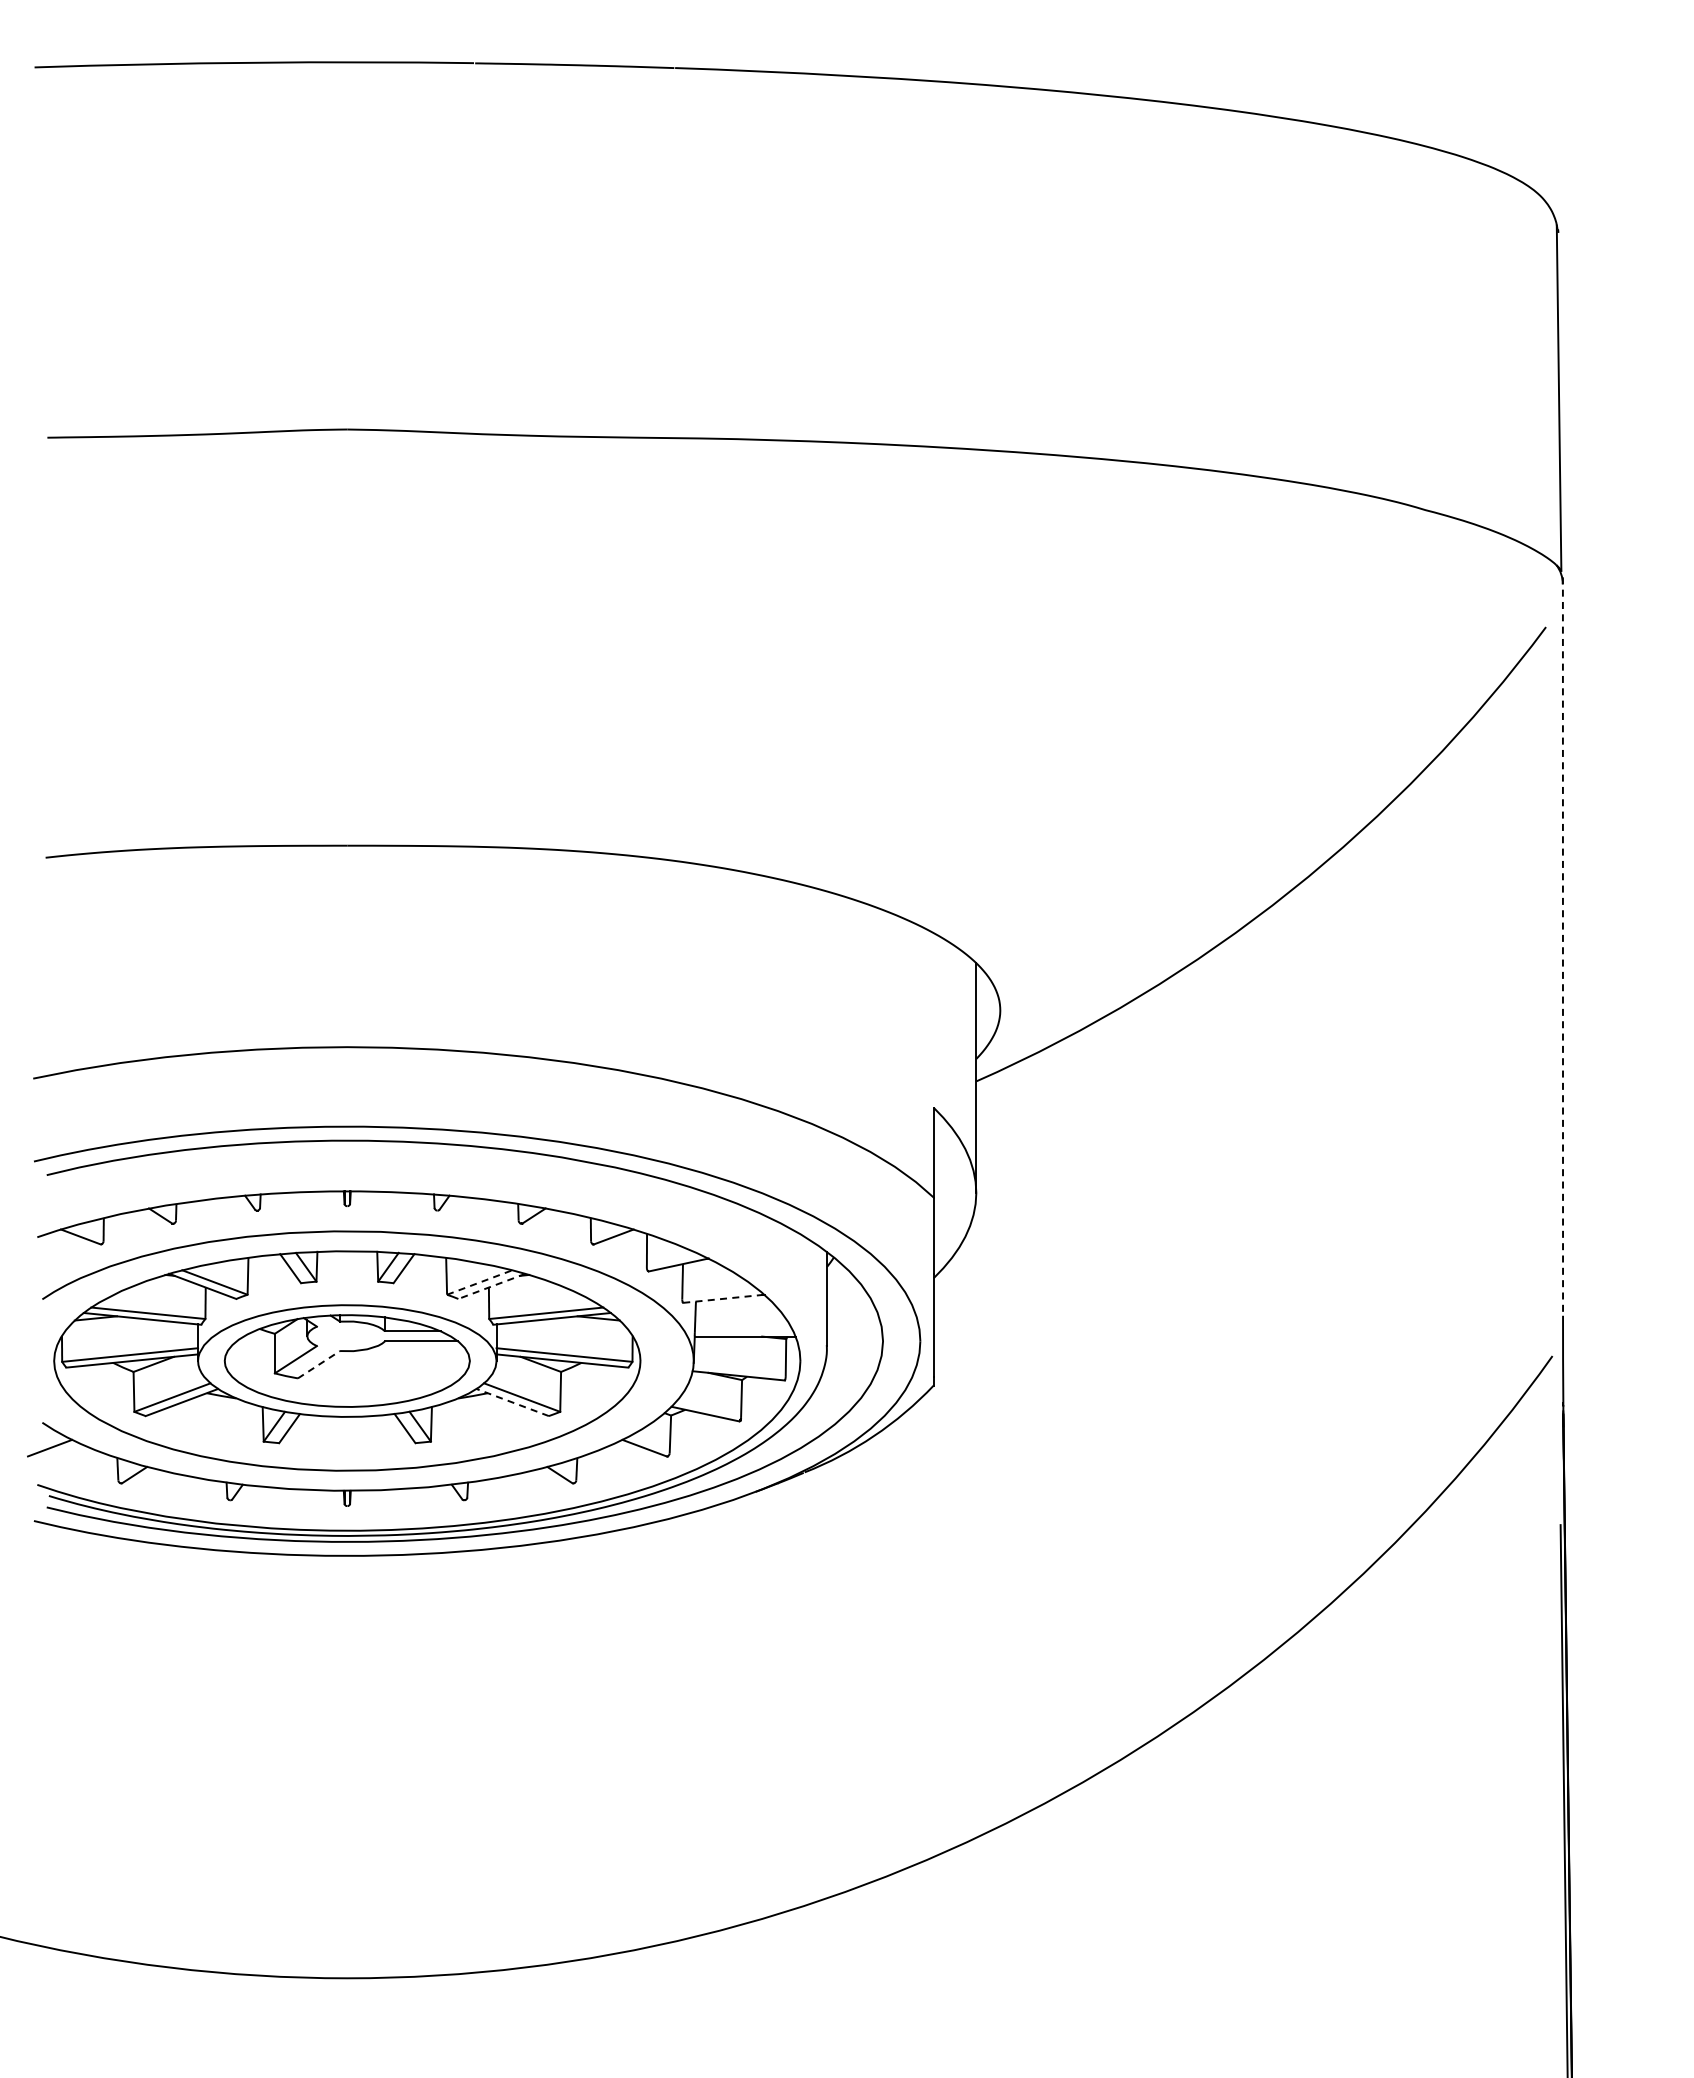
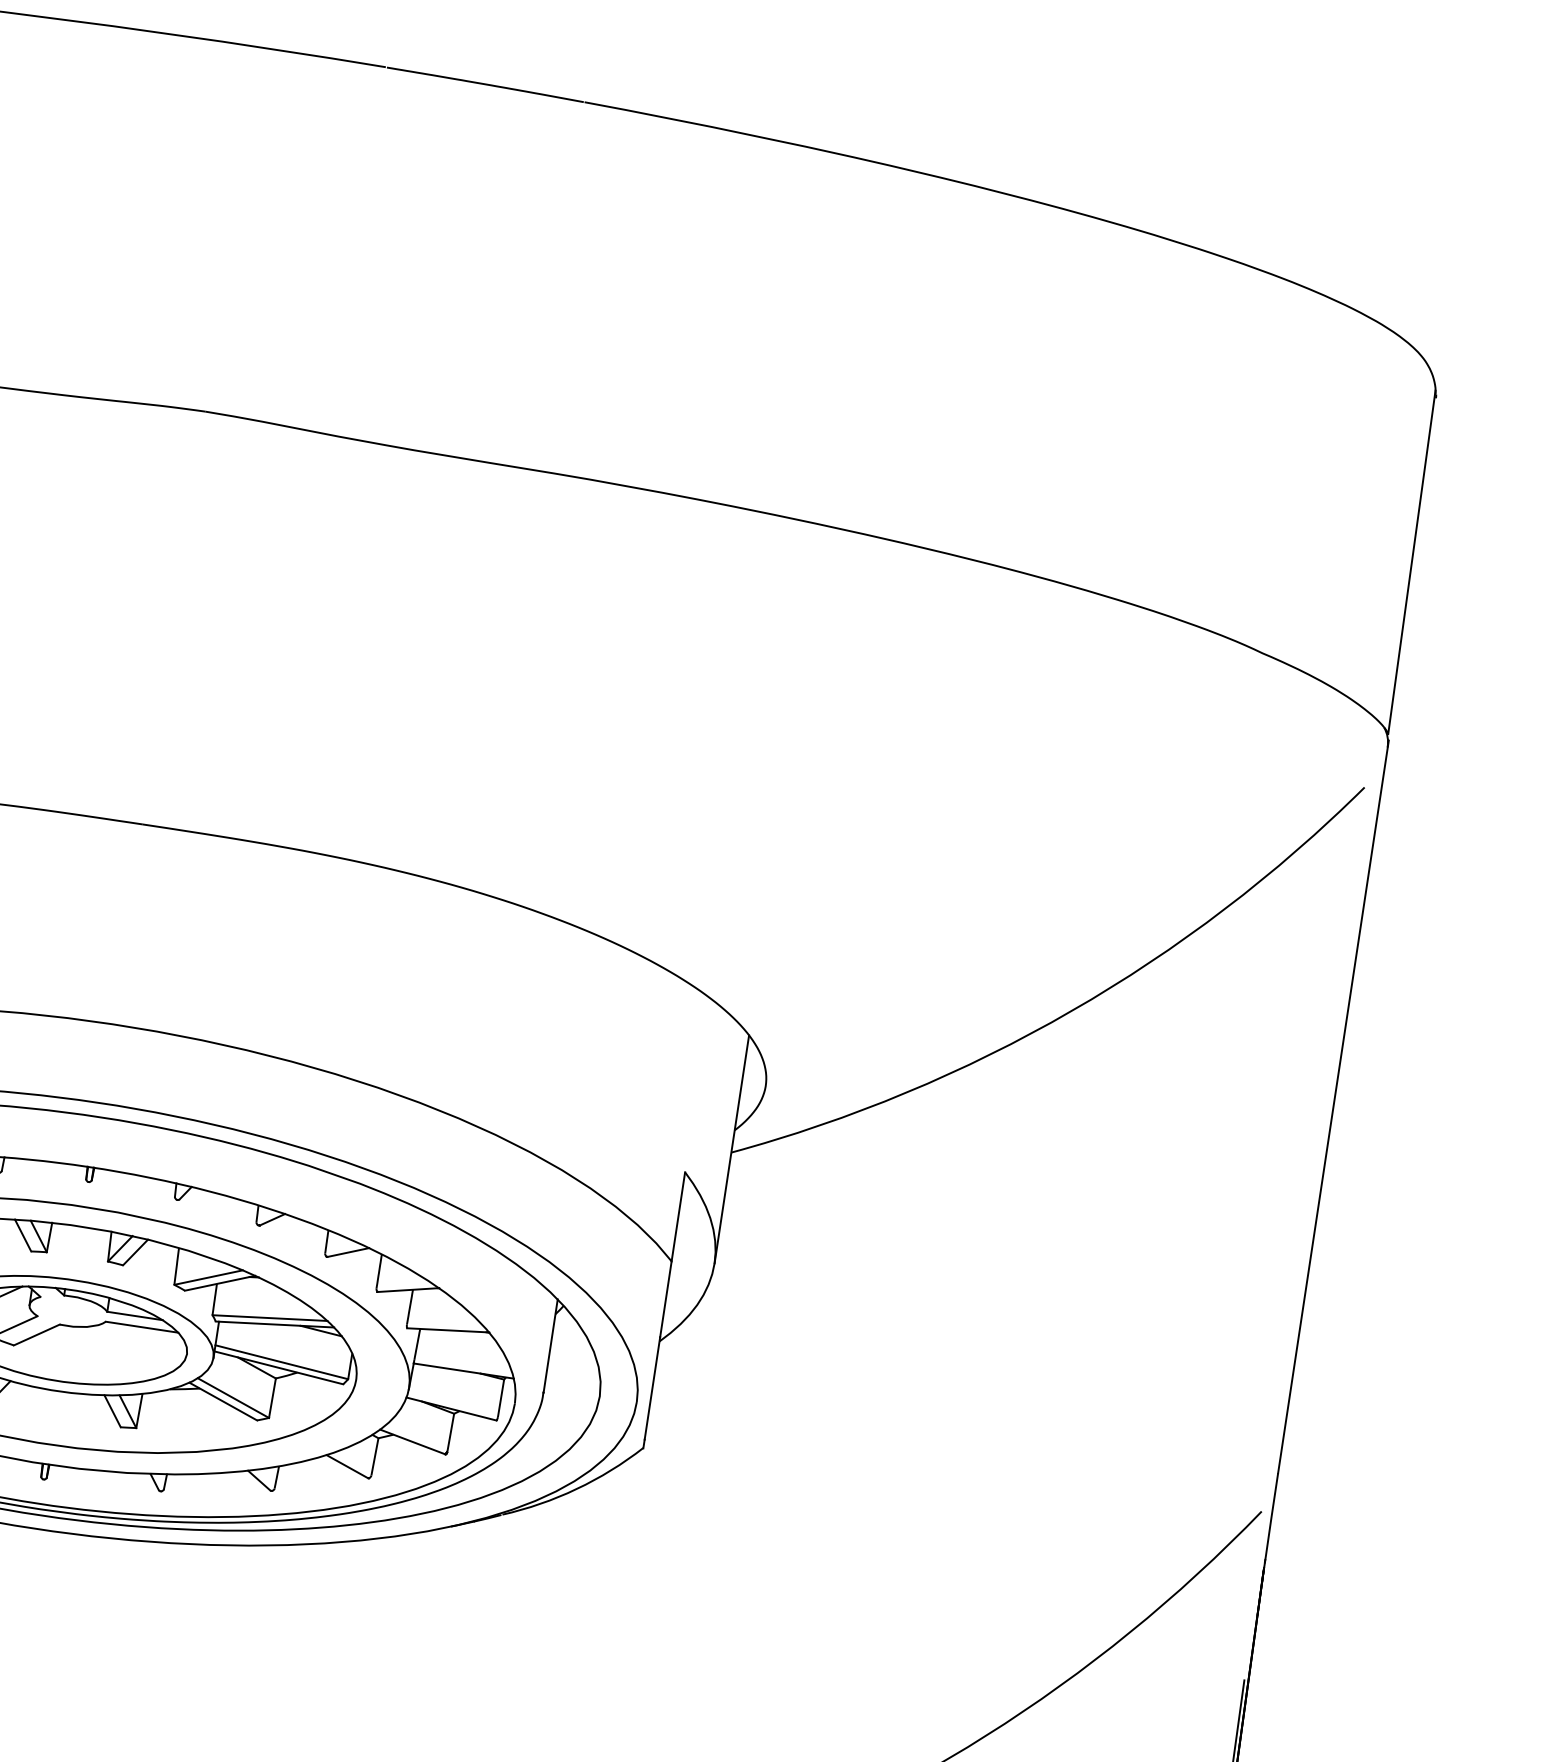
line: (1562, 947) -> (1332, 1107), dashed -> solid
line: (479, 1282) -> (208, 1277), dashed -> solid
line: (491, 1286) -> (219, 1283), dashed -> solid
line: (723, 1298) -> (448, 1330), dashed -> solid
line: (319, 1364) -> (37, 1334), dashed -> solid
line: (512, 1402) -> (223, 1401), dashed -> solid

